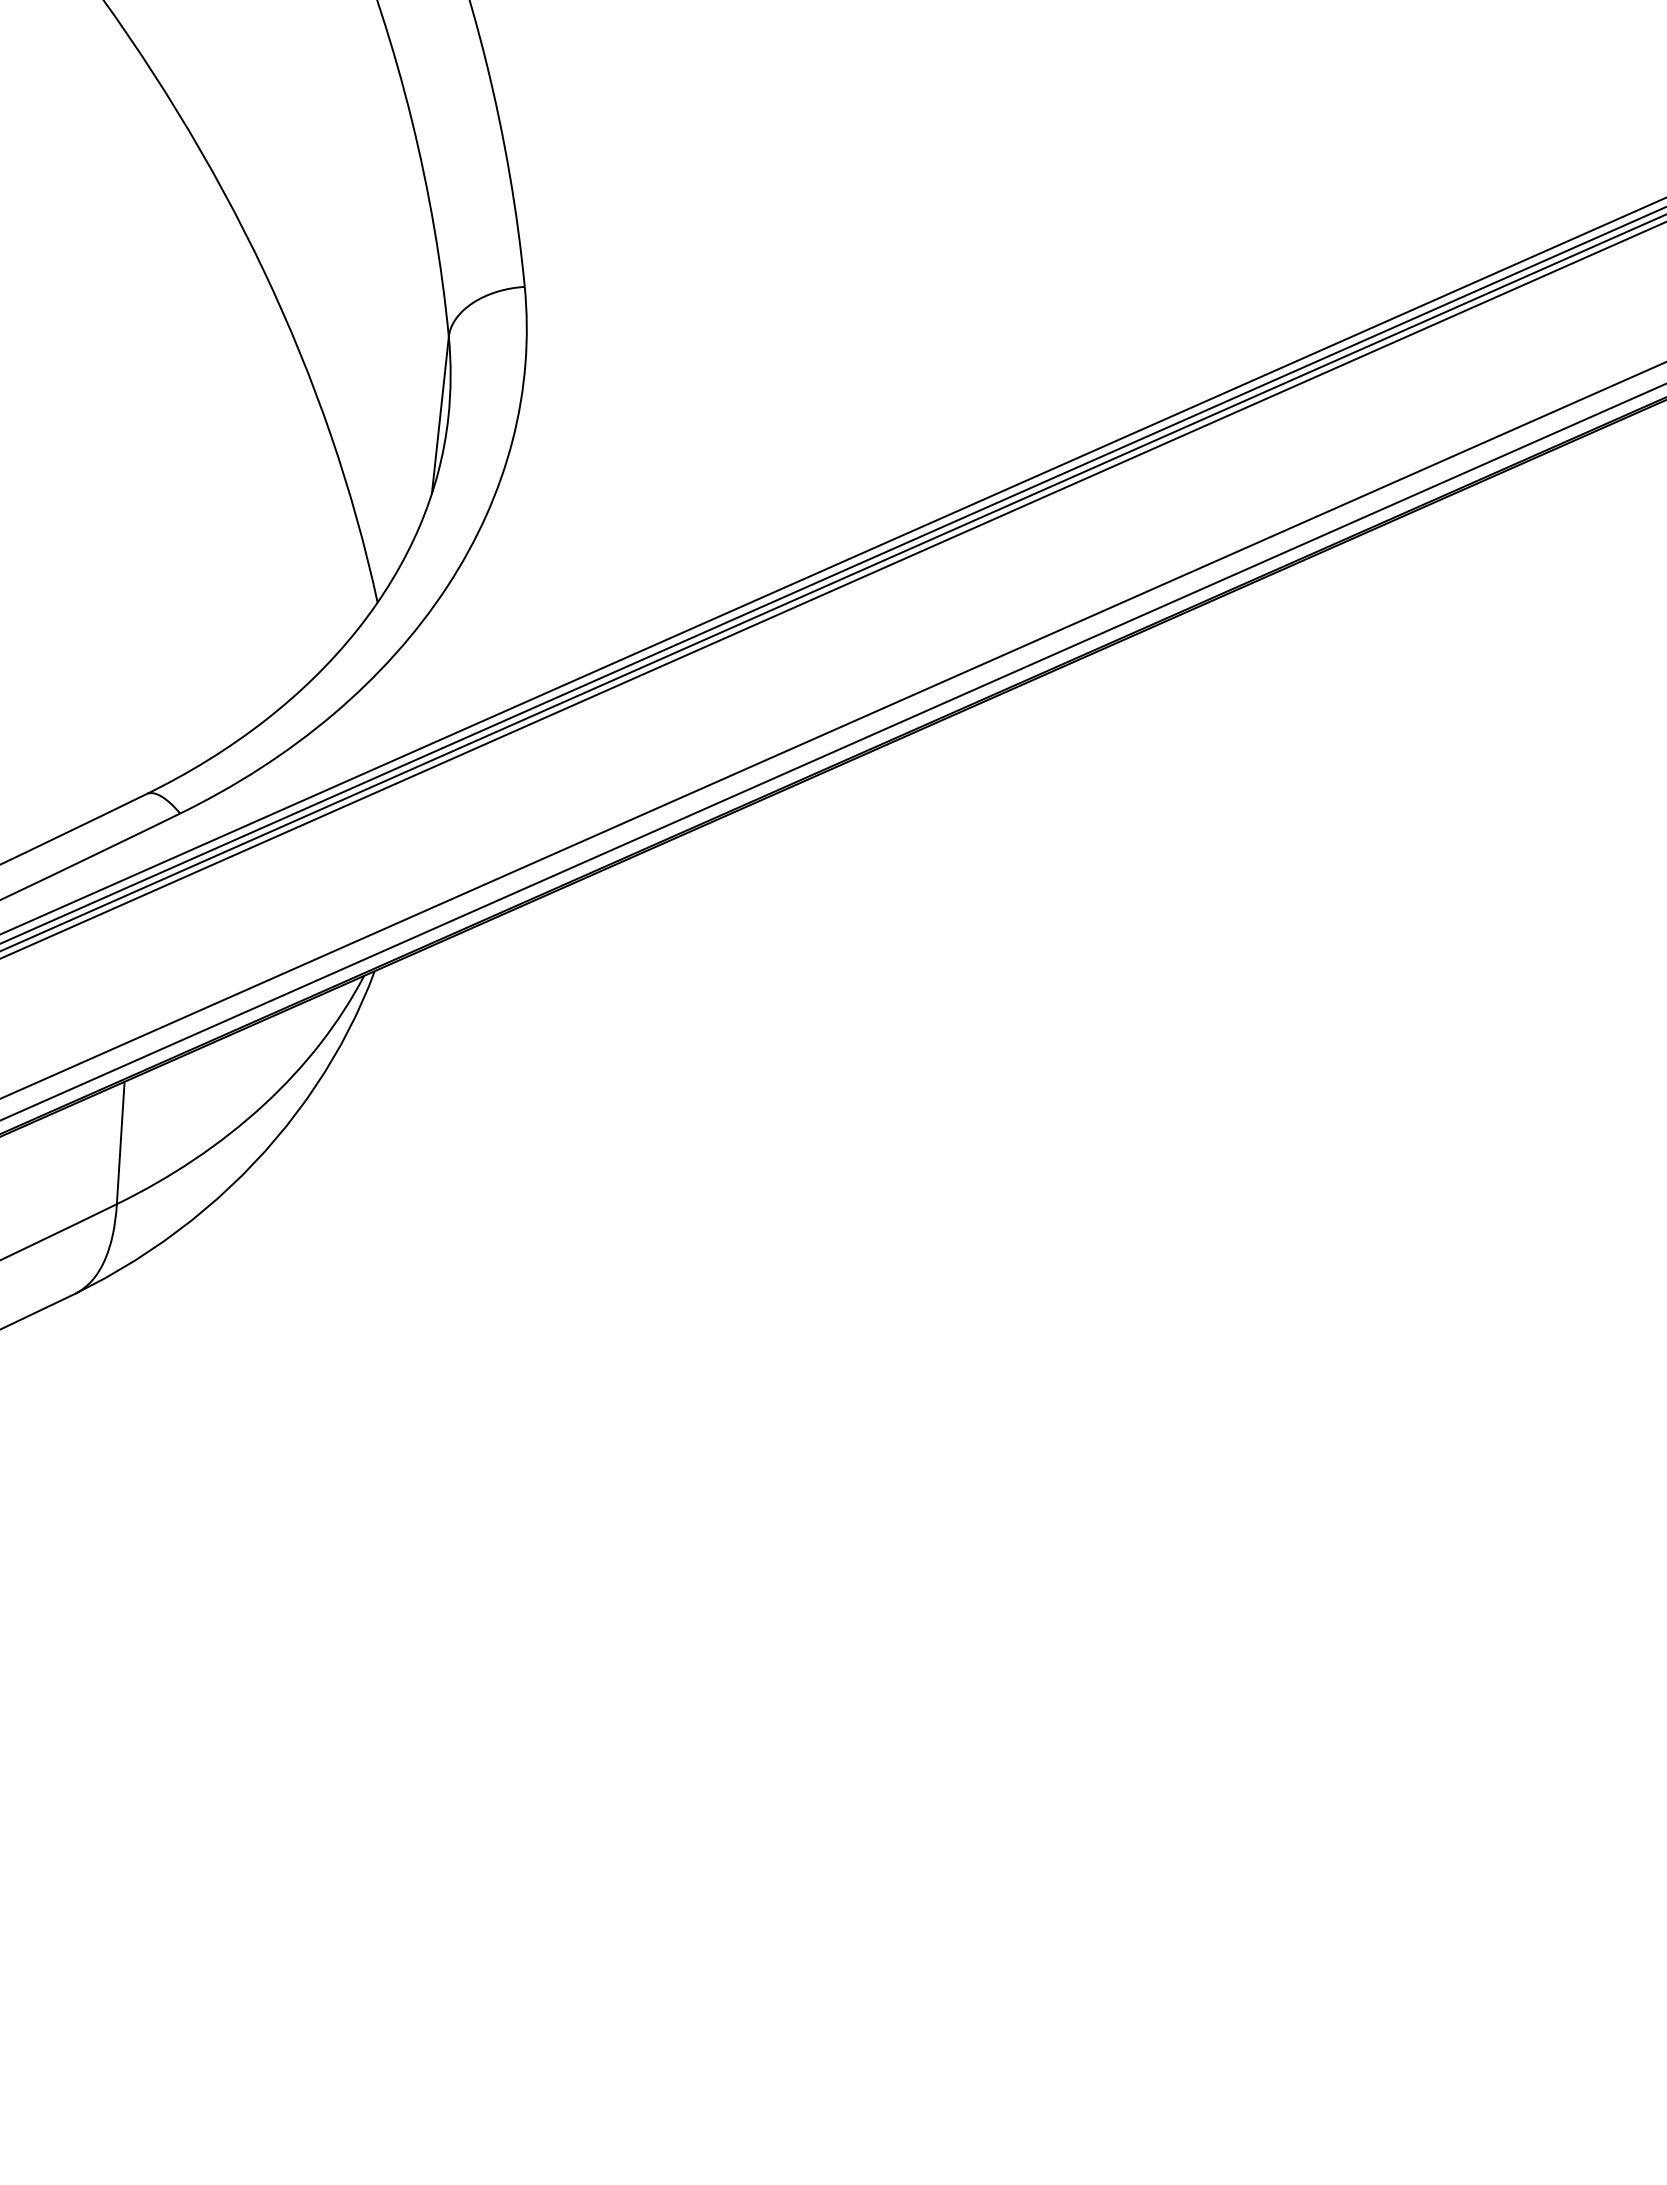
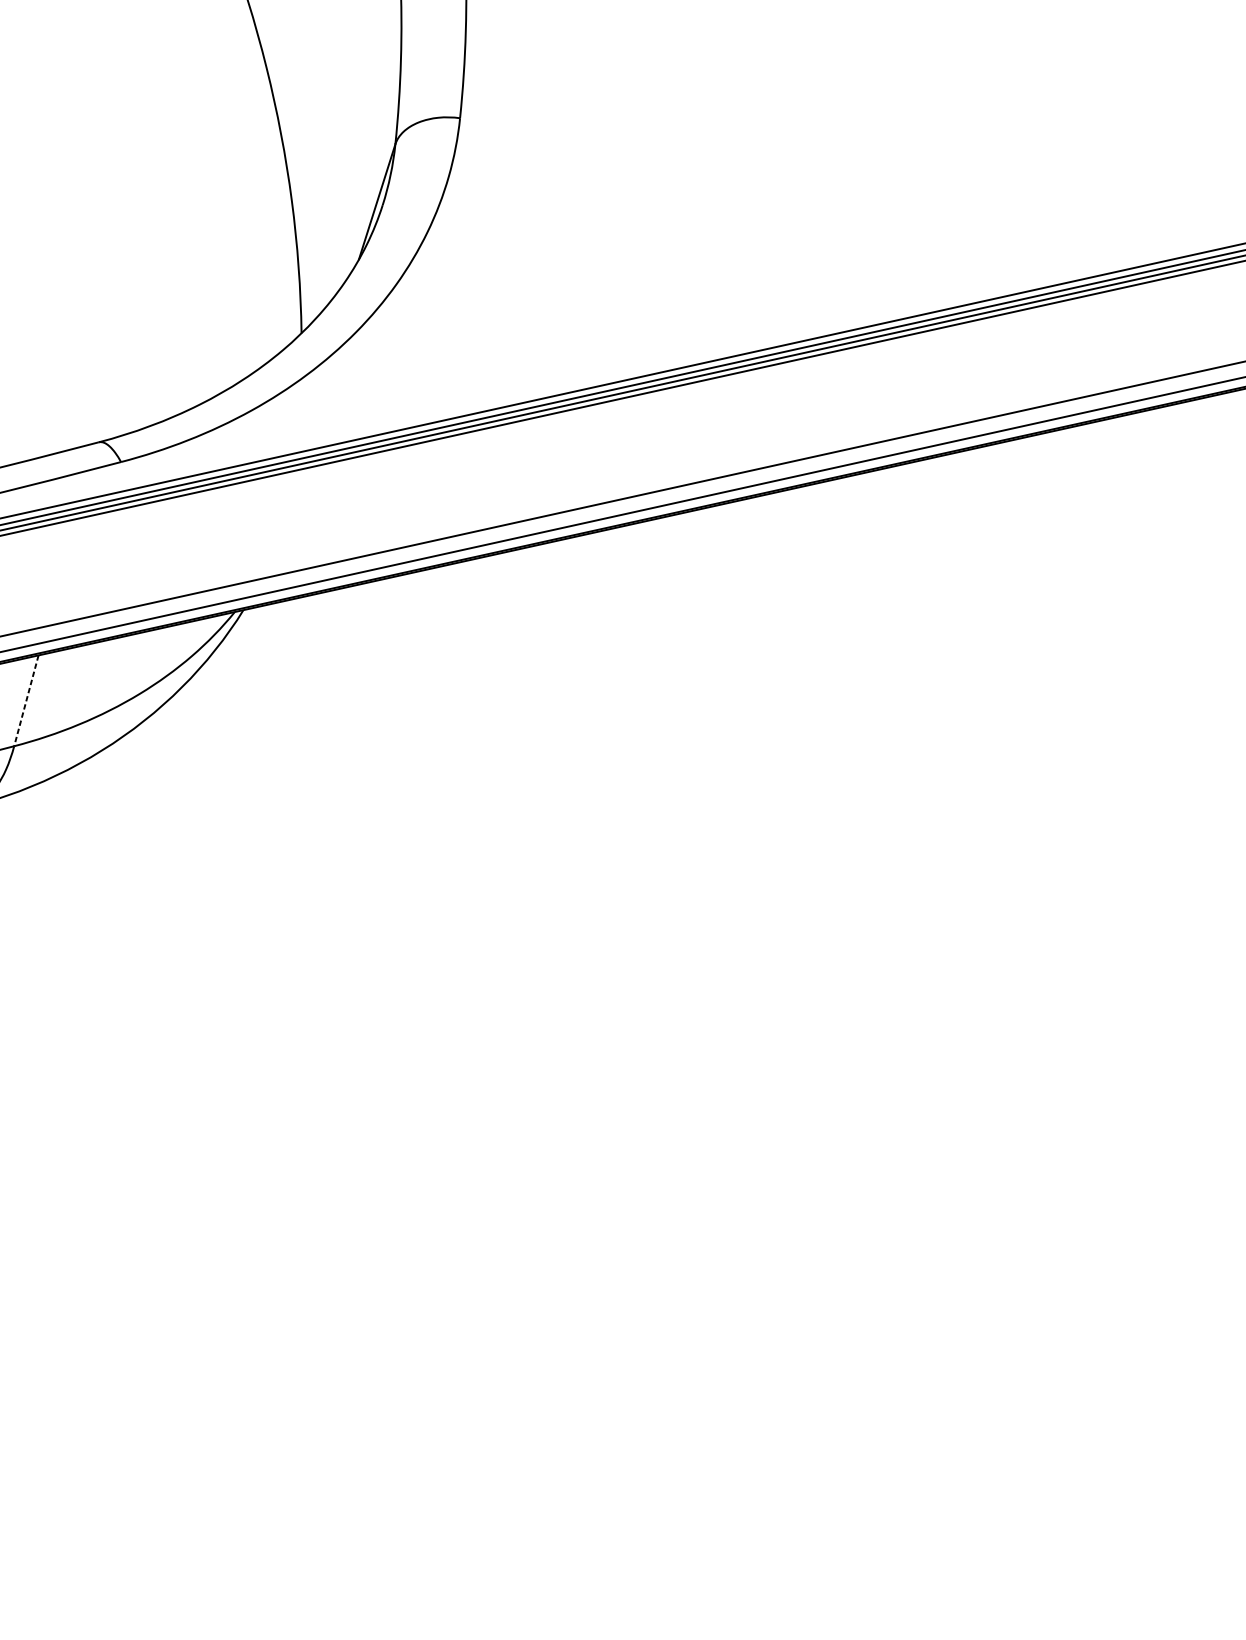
line: (120, 1143) -> (26, 701), solid -> dashed

